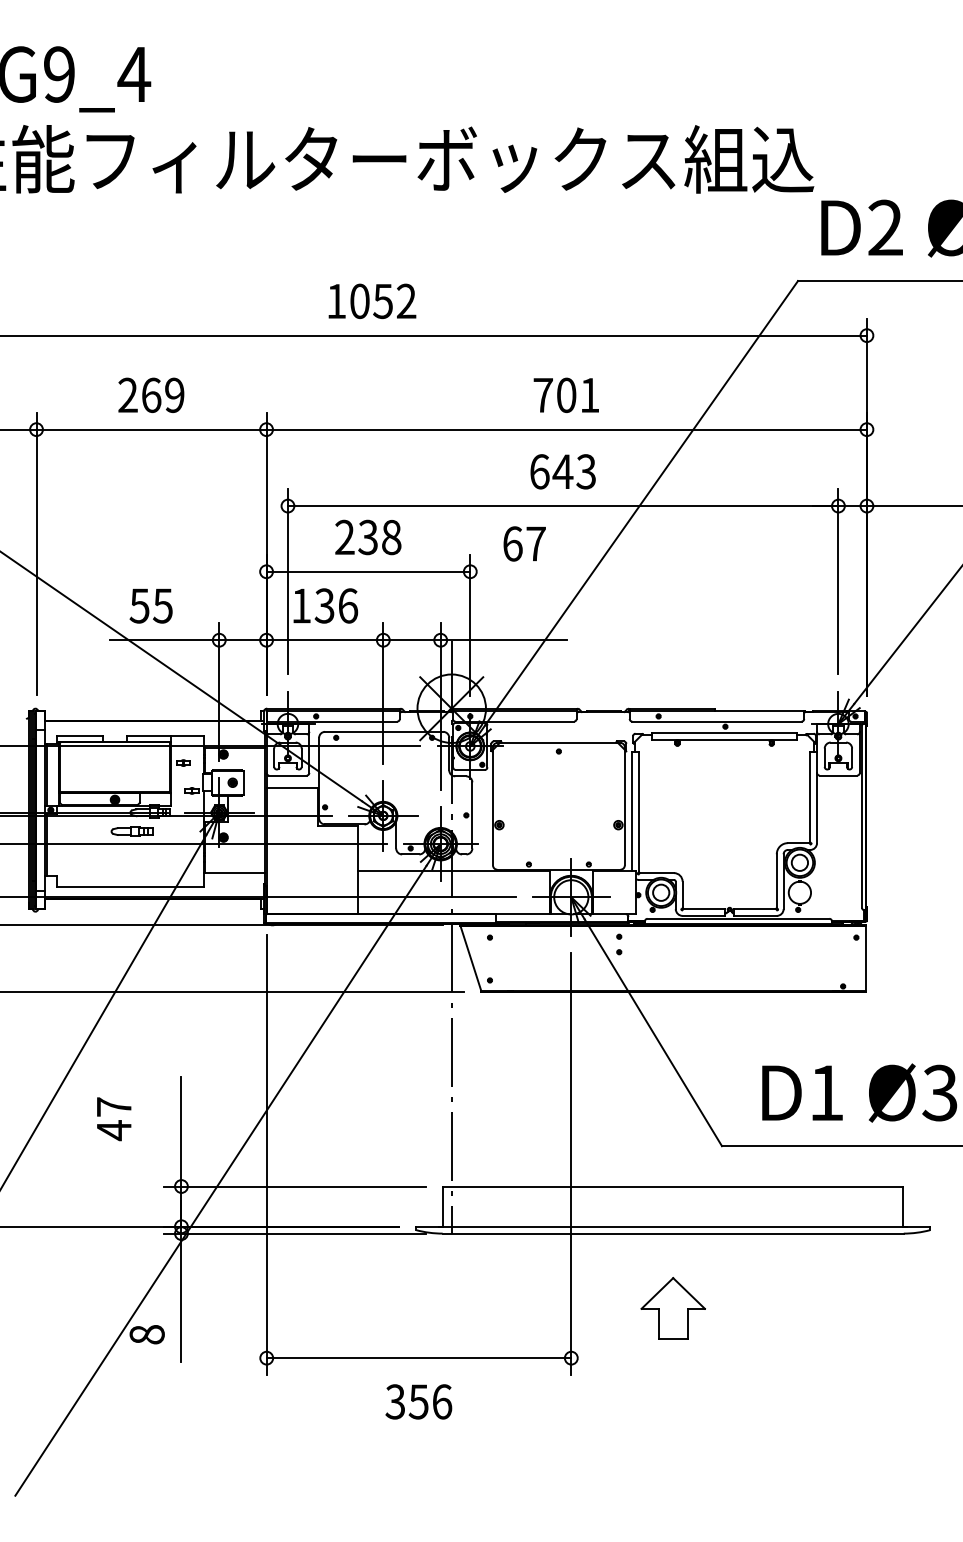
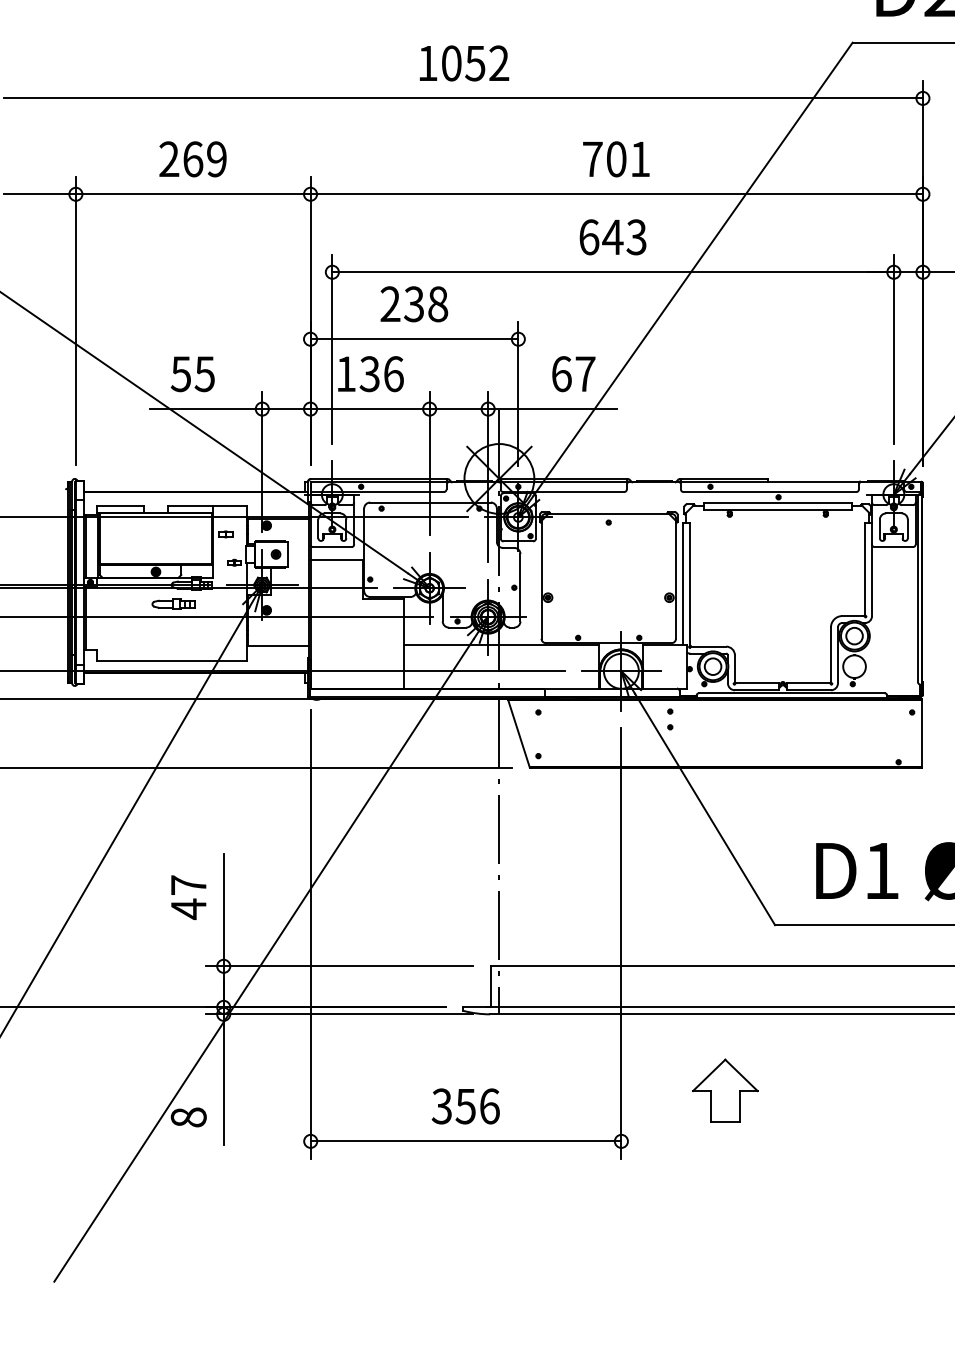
text: (372, 300) -> (464, 62), moved
text: (524, 543) -> (573, 373), moved
text: (114, 1119) -> (189, 897), moved
text: (418, 1401) -> (465, 1106), moved

